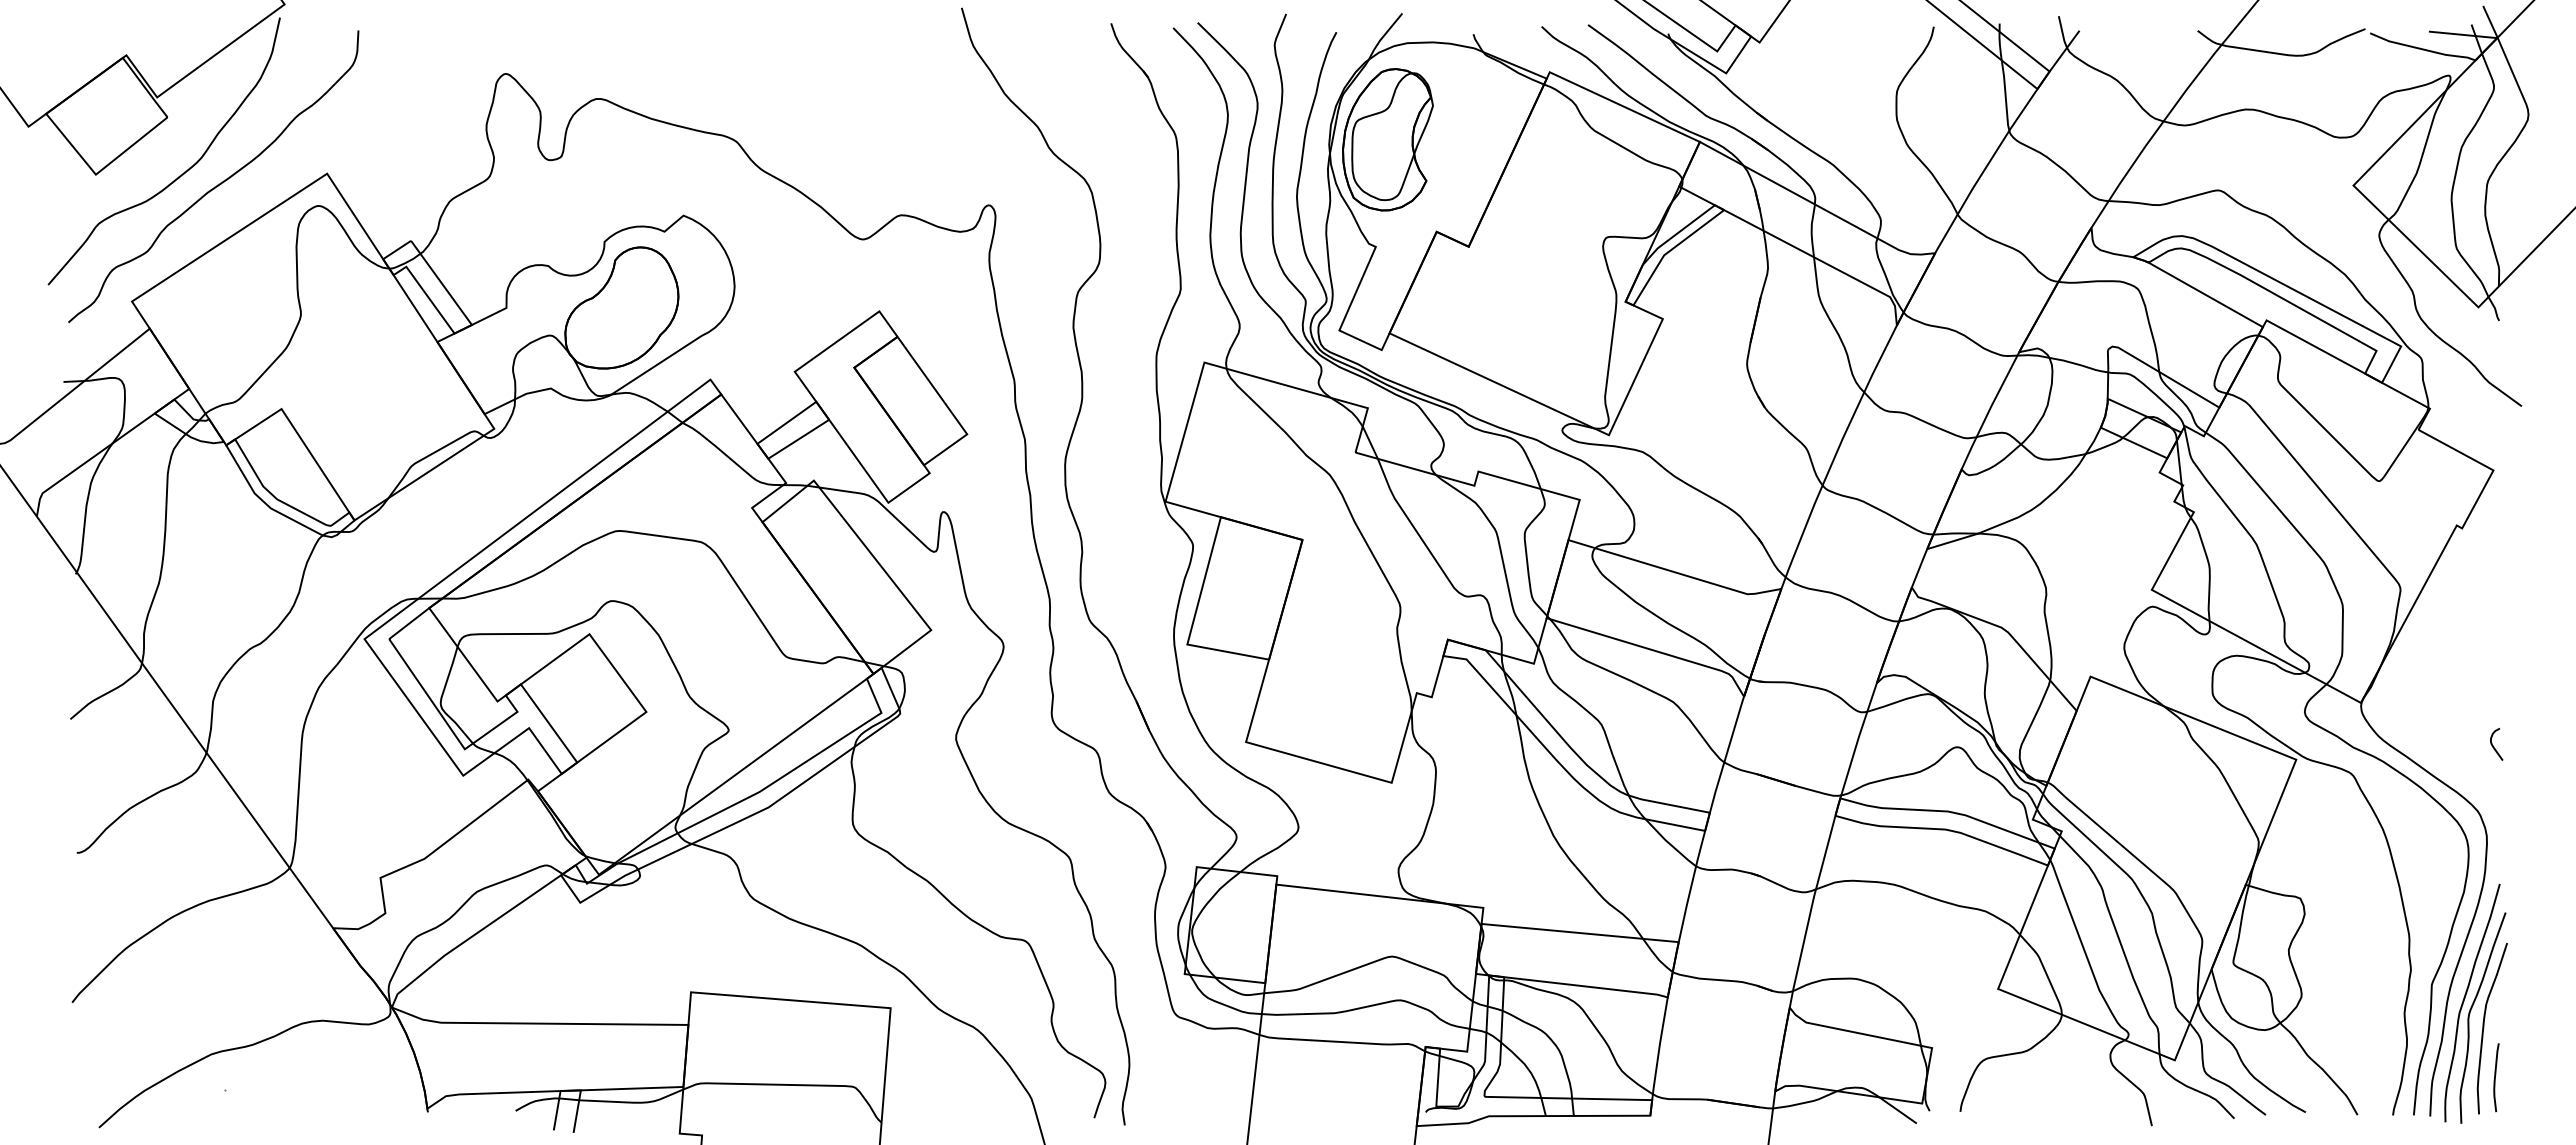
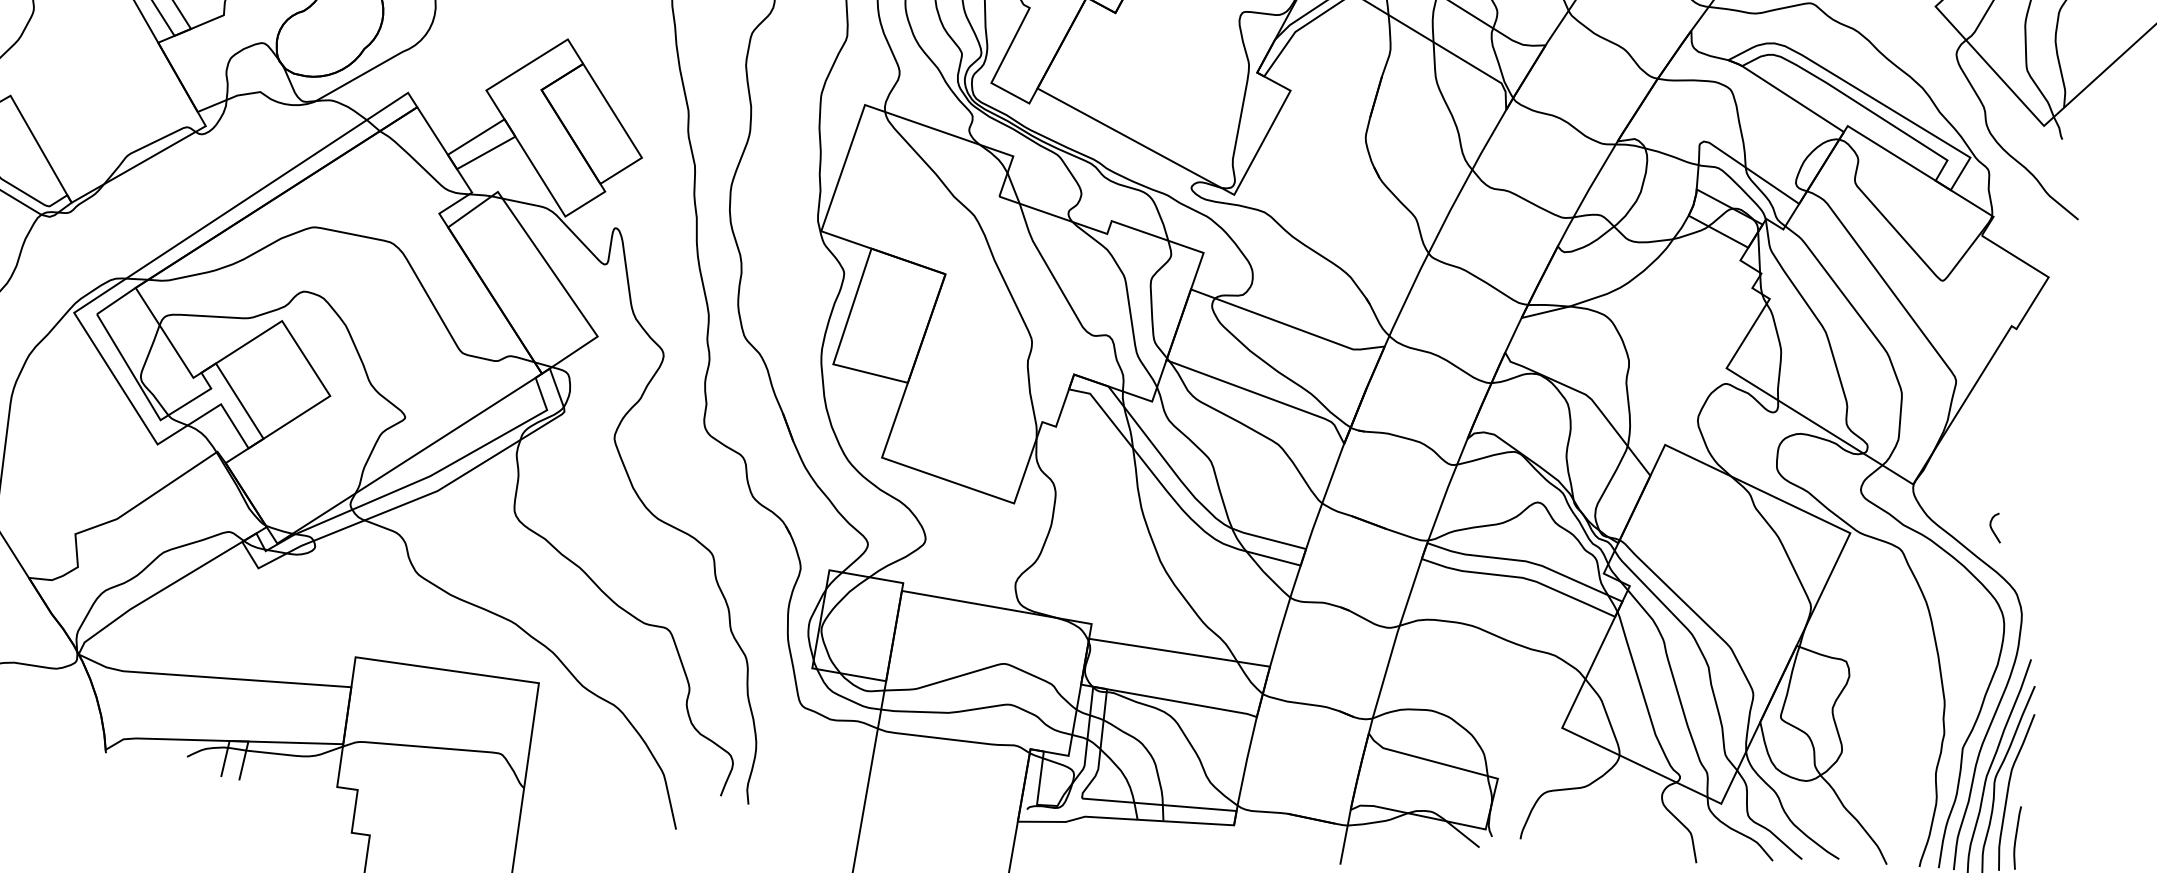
curve: (2493, 745) -> (1992, 528), moved

